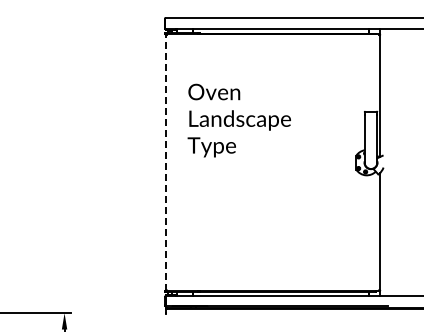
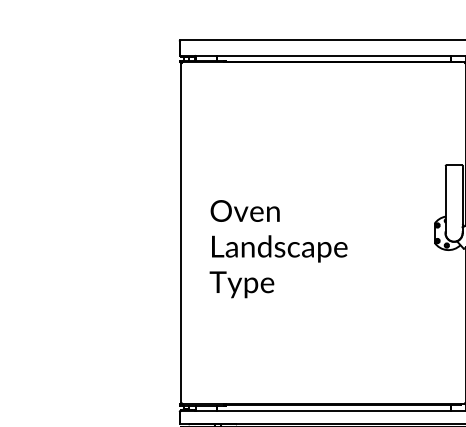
text: (238, 120) -> (277, 248), moved
line: (165, 162) -> (180, 232), dashed -> solid

